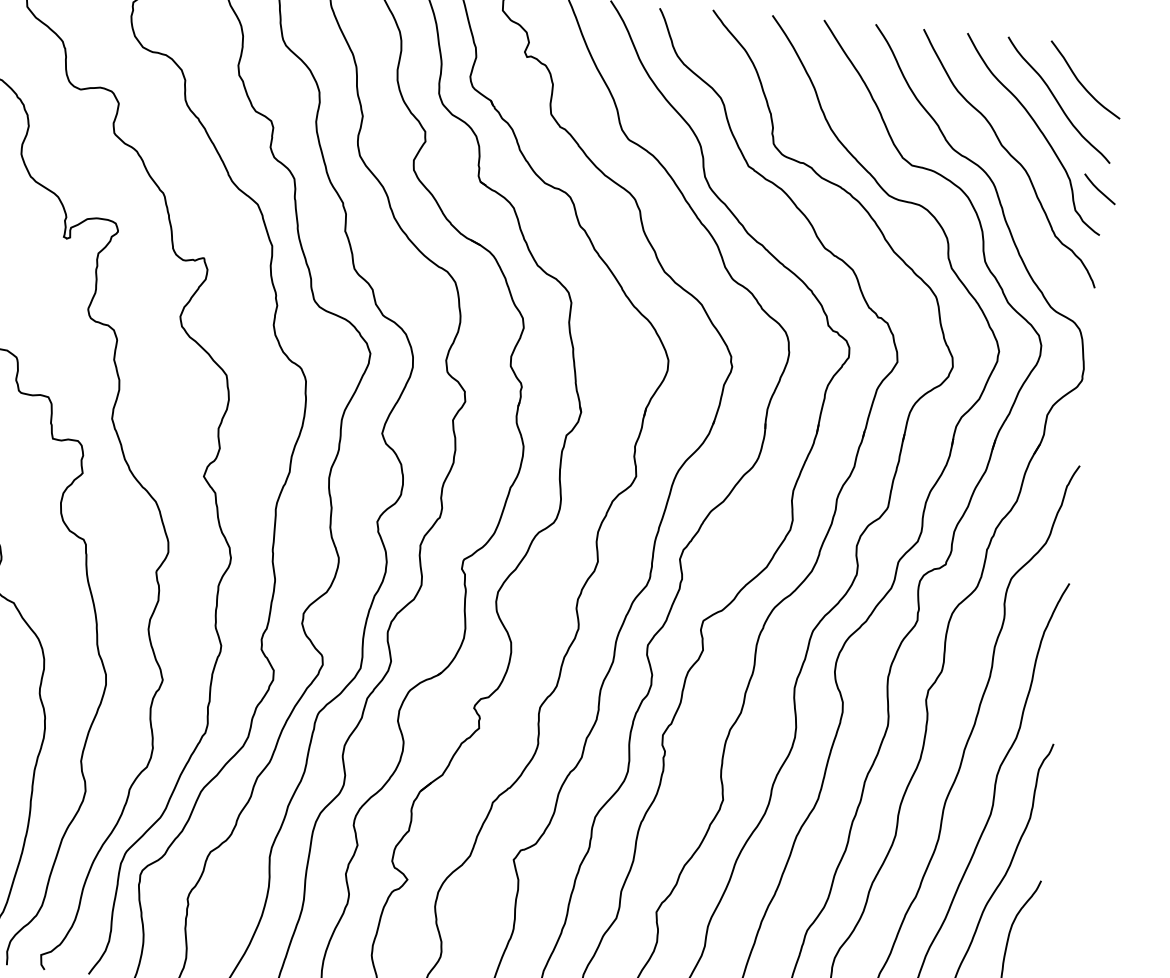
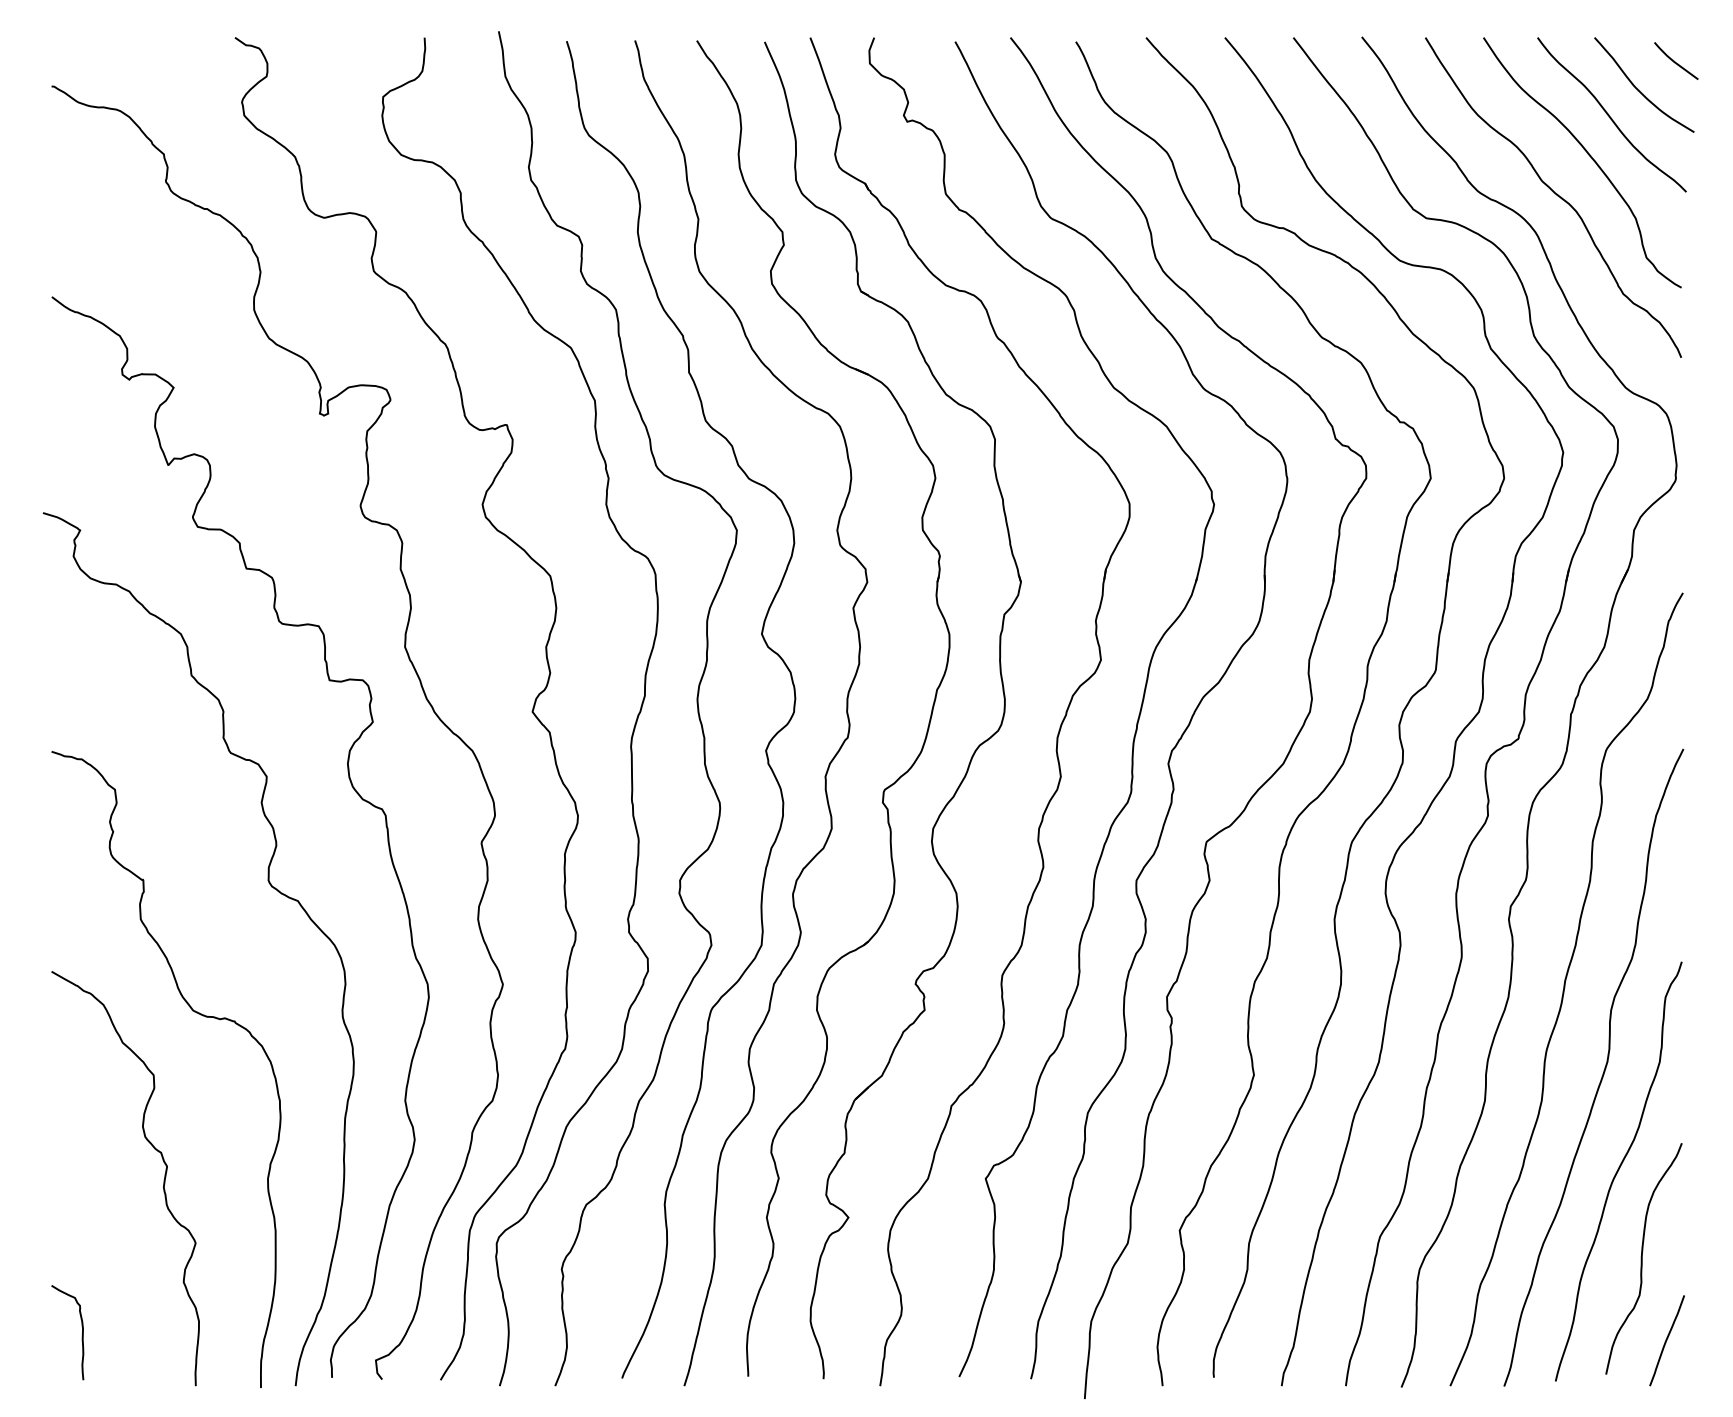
curve: (1099, 189) -> (1675, 61), moved

